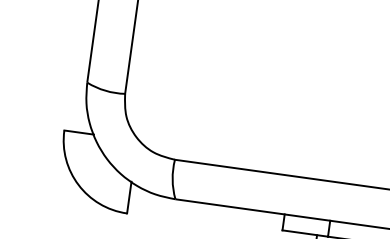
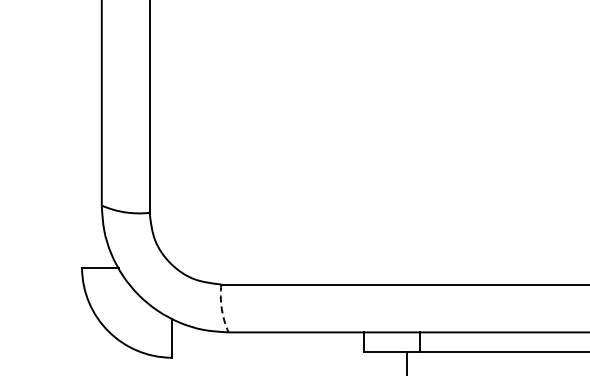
arc: (172, 179) -> (221, 308), solid -> dashed

